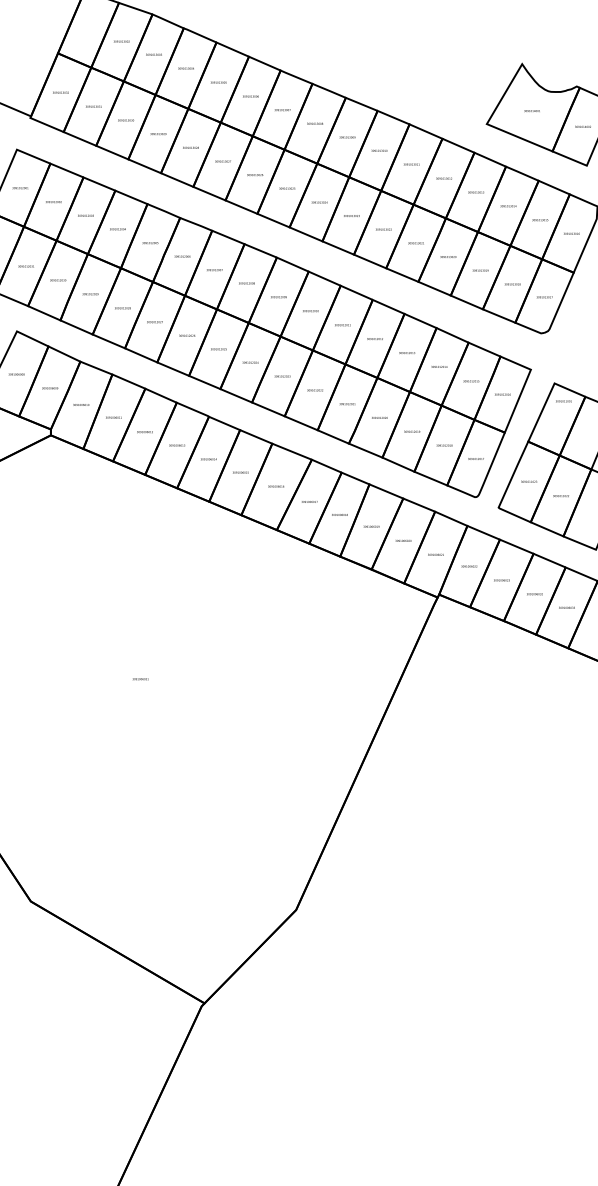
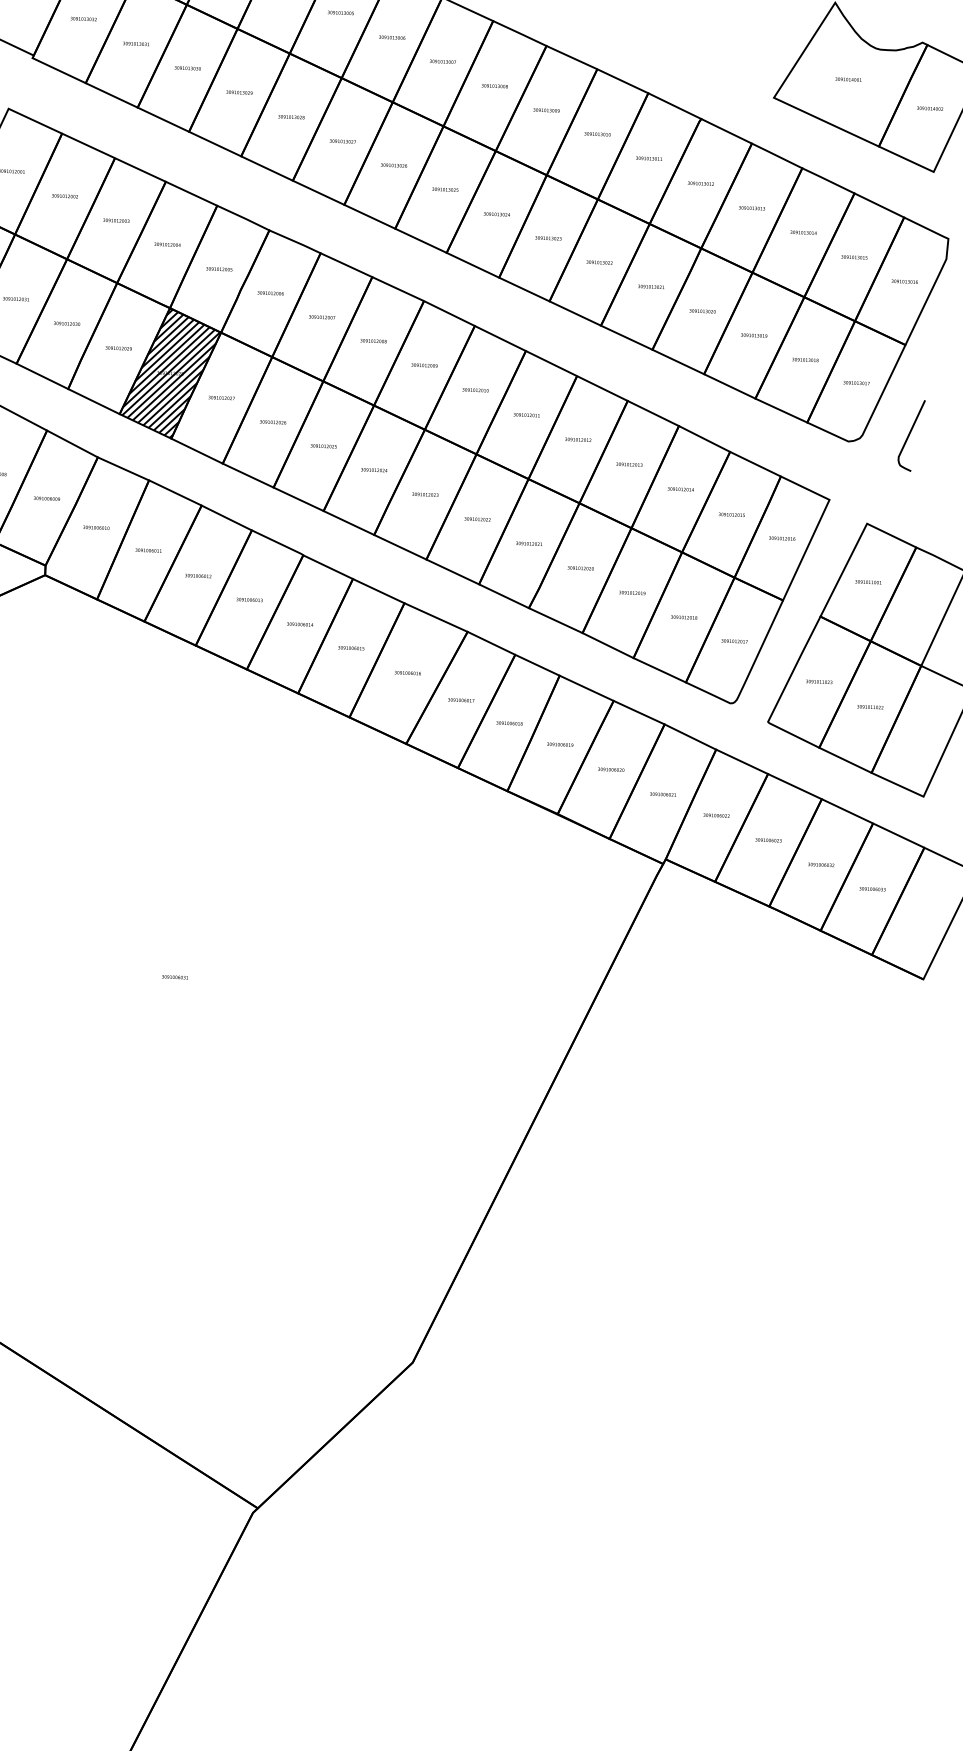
hatch: (123, 308) -> (171, 373), added
curve: (579, 327) -> (911, 434), added
text: (563, 401) -> (867, 582), moved

